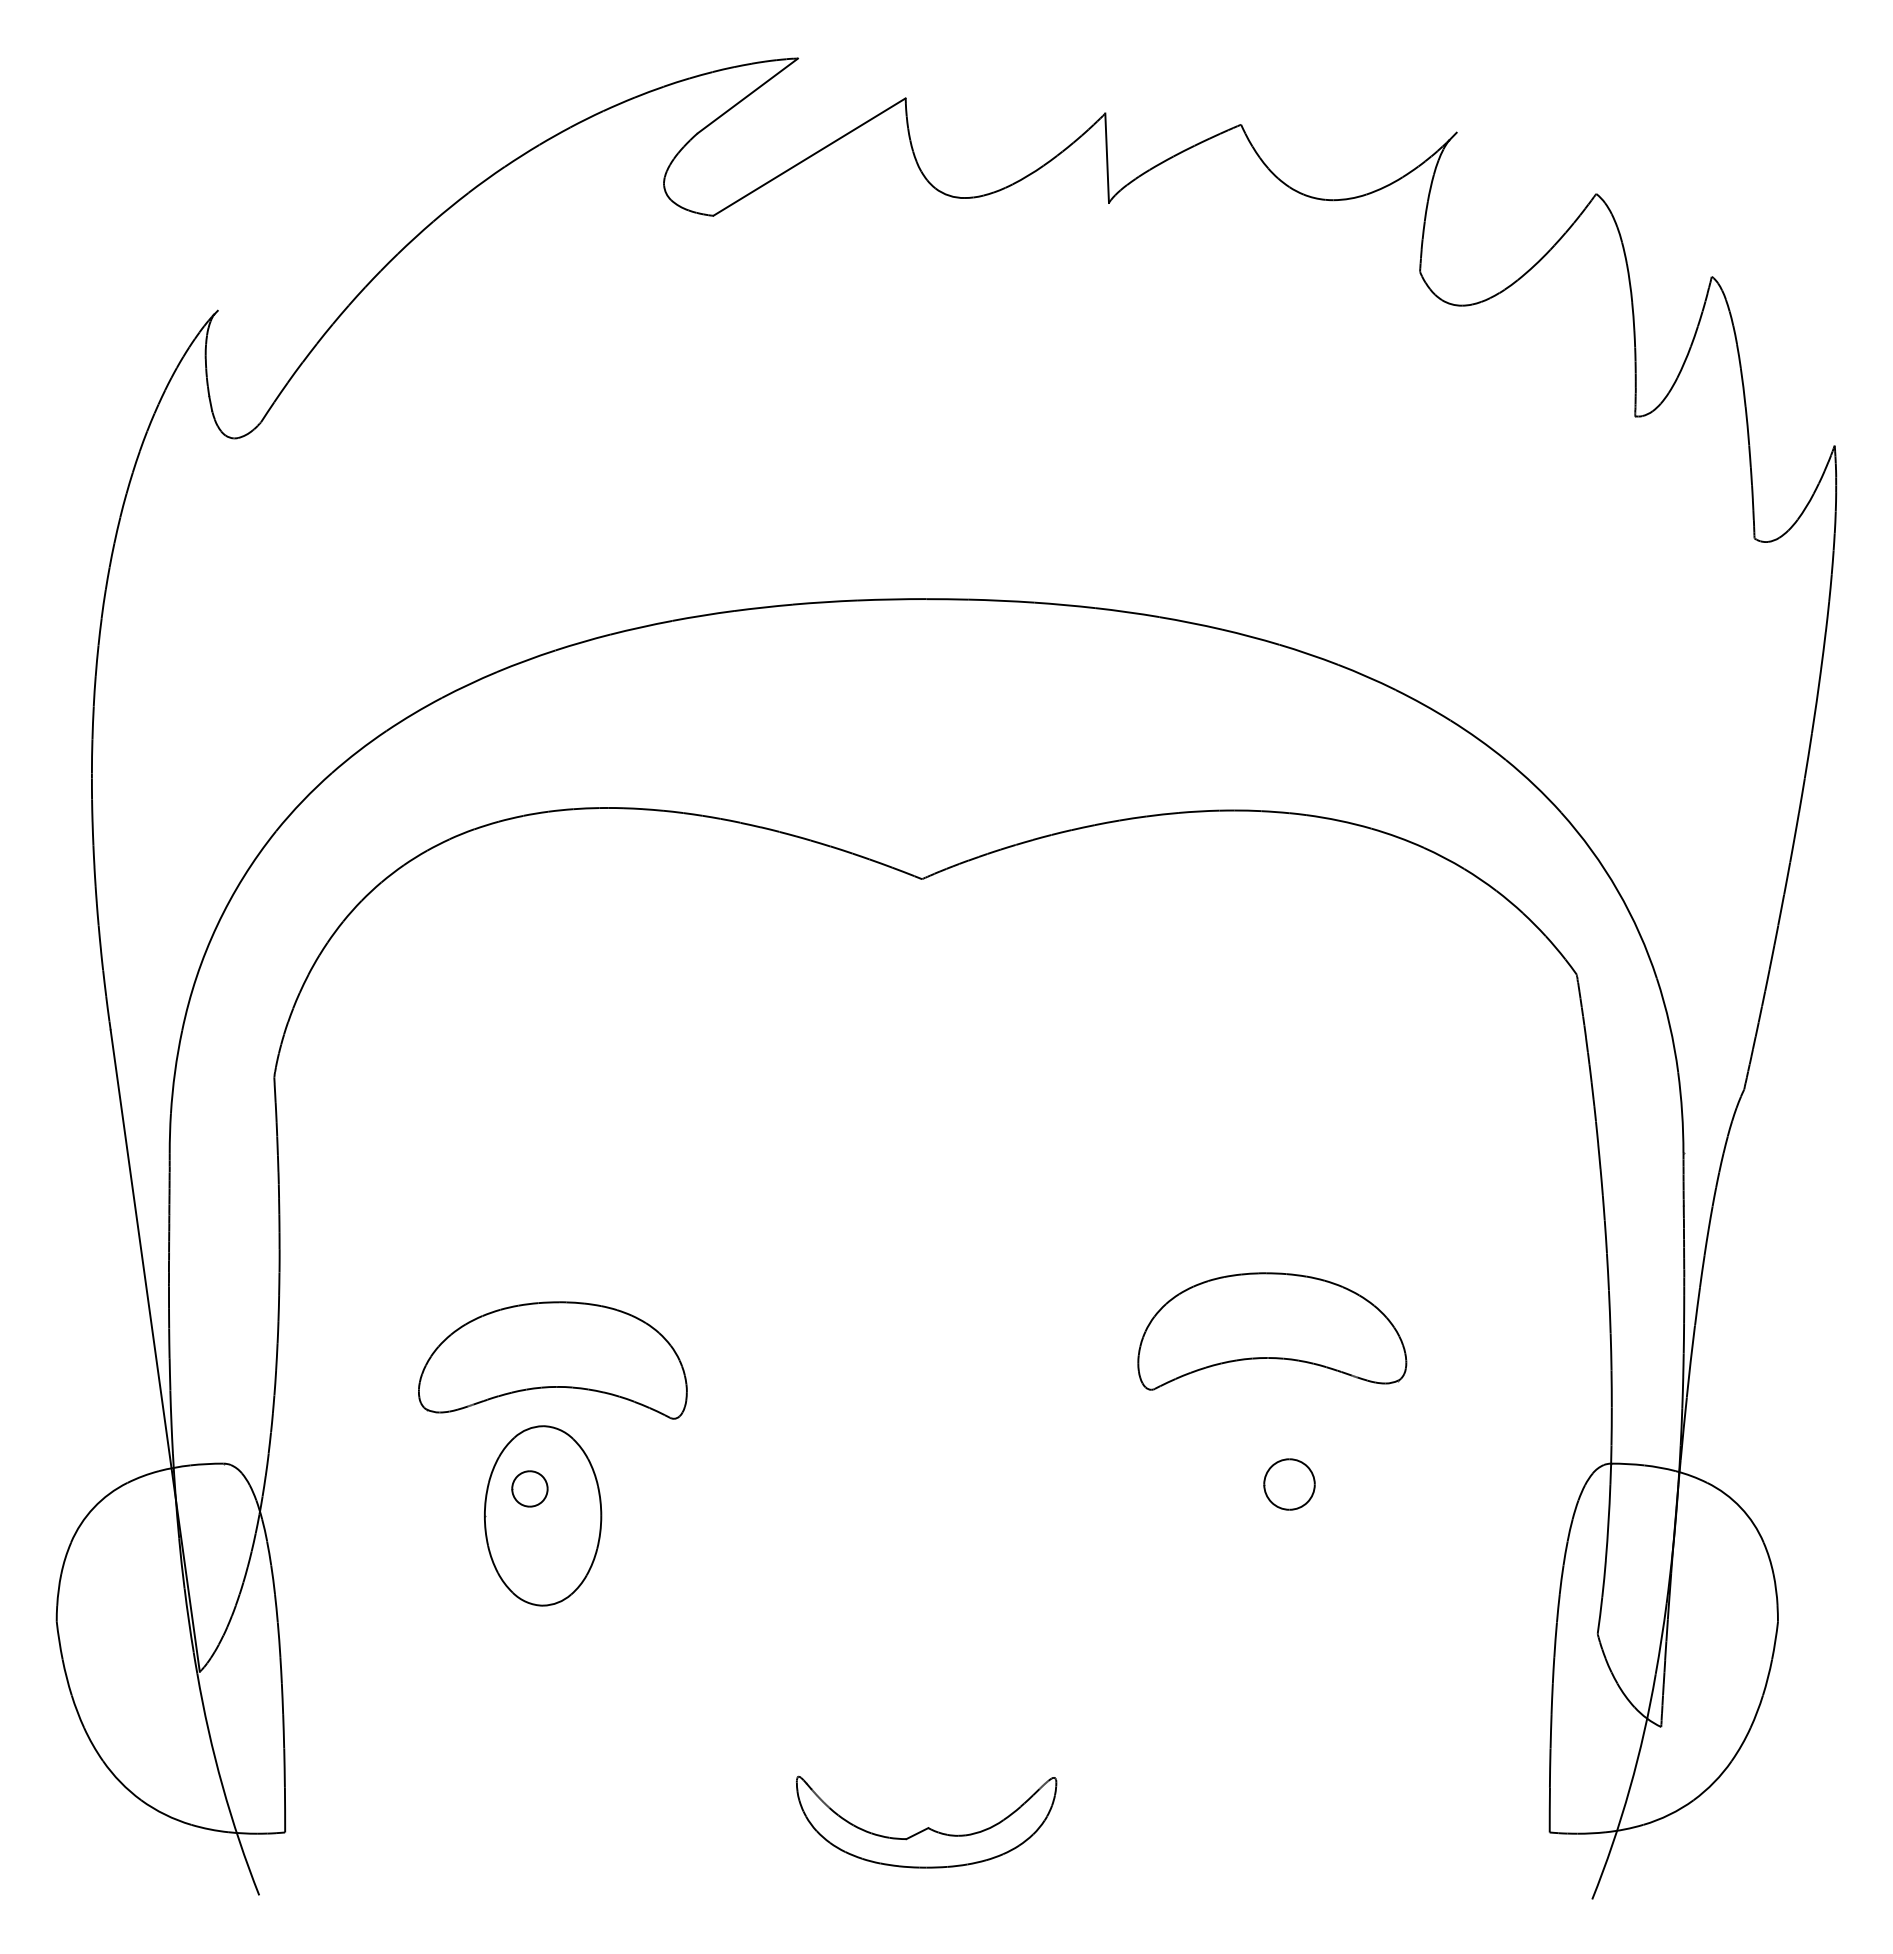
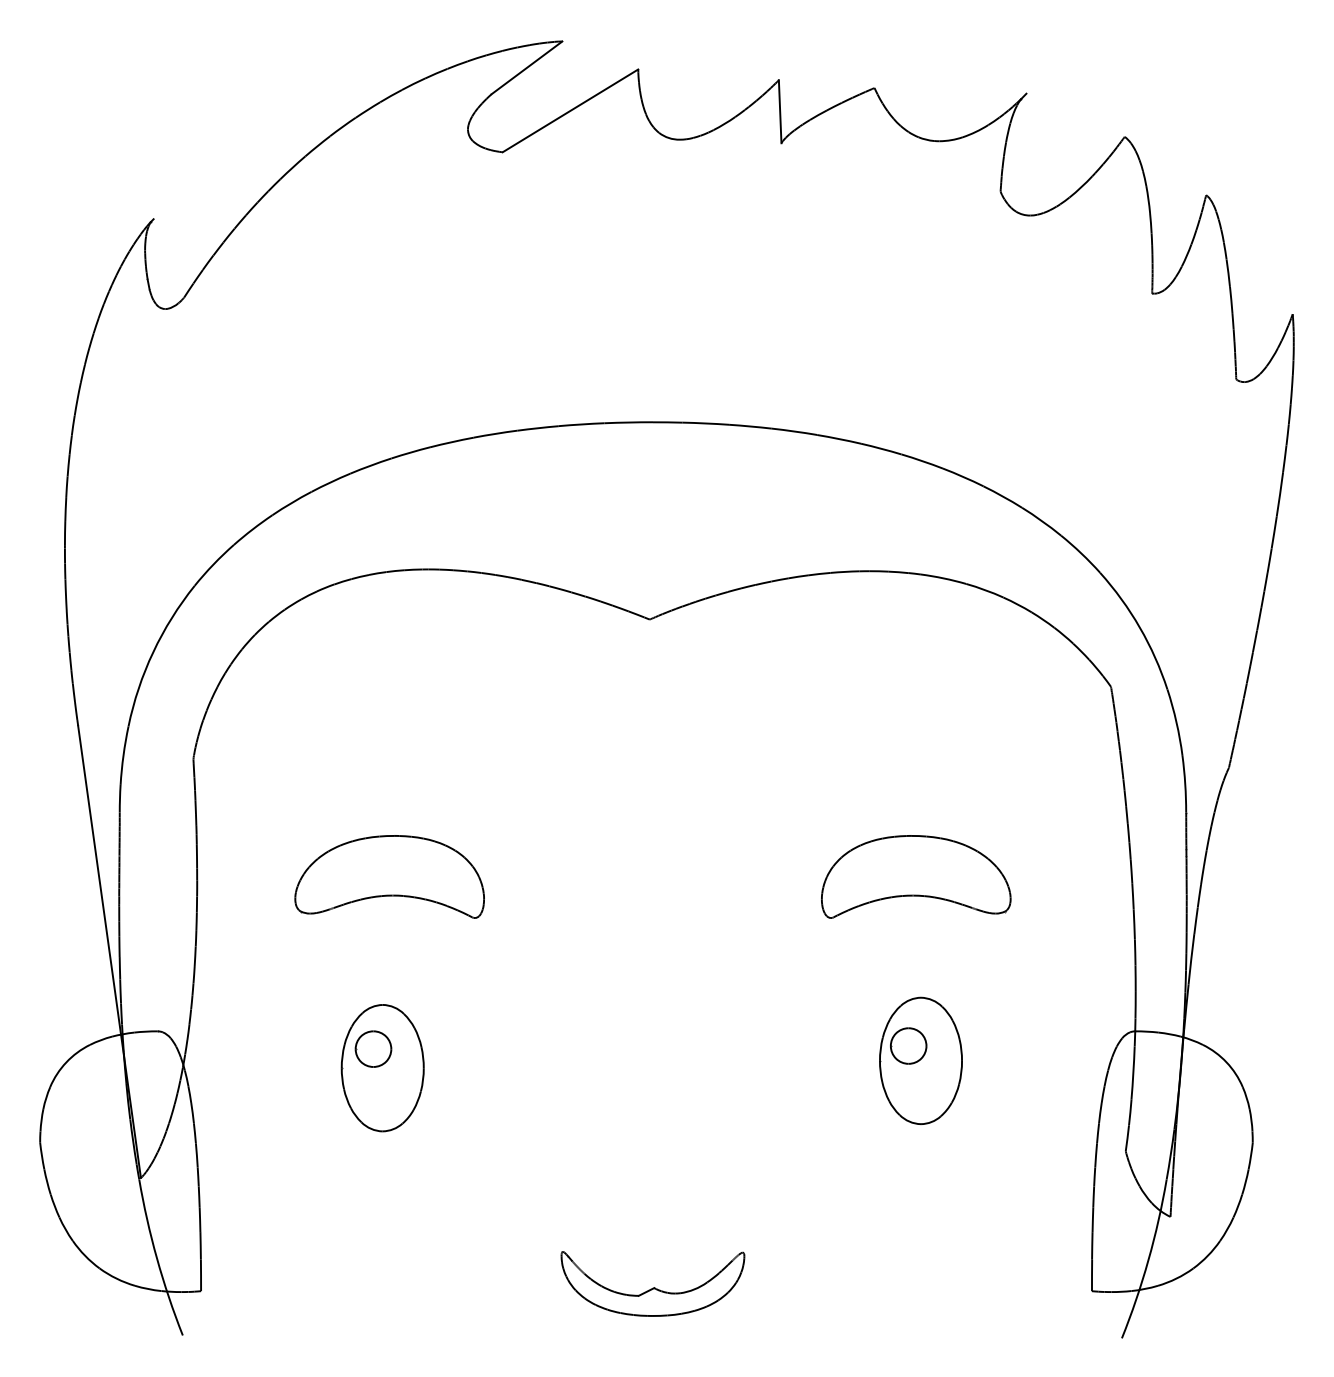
part: (1272, 1331) -> (916, 876), moved
part: (552, 1360) -> (389, 876), moved
part: (529, 1488) -> (373, 1048), size x1.43
part: (1307, 1505) -> (921, 1060), added

